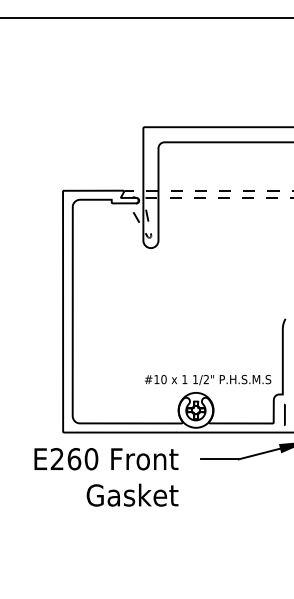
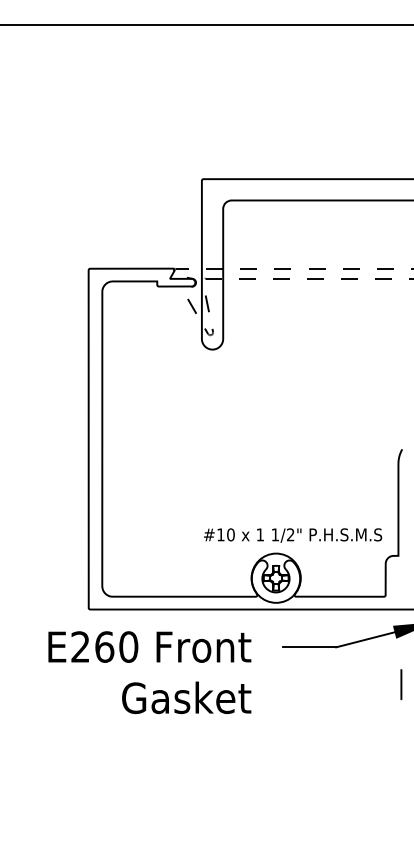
line: (284, 414) -> (401, 684), moved

